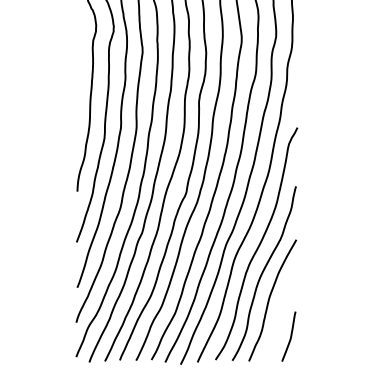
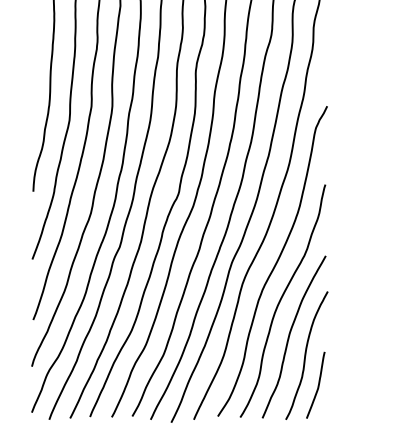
curve: (282, 313) -> (307, 354), added

